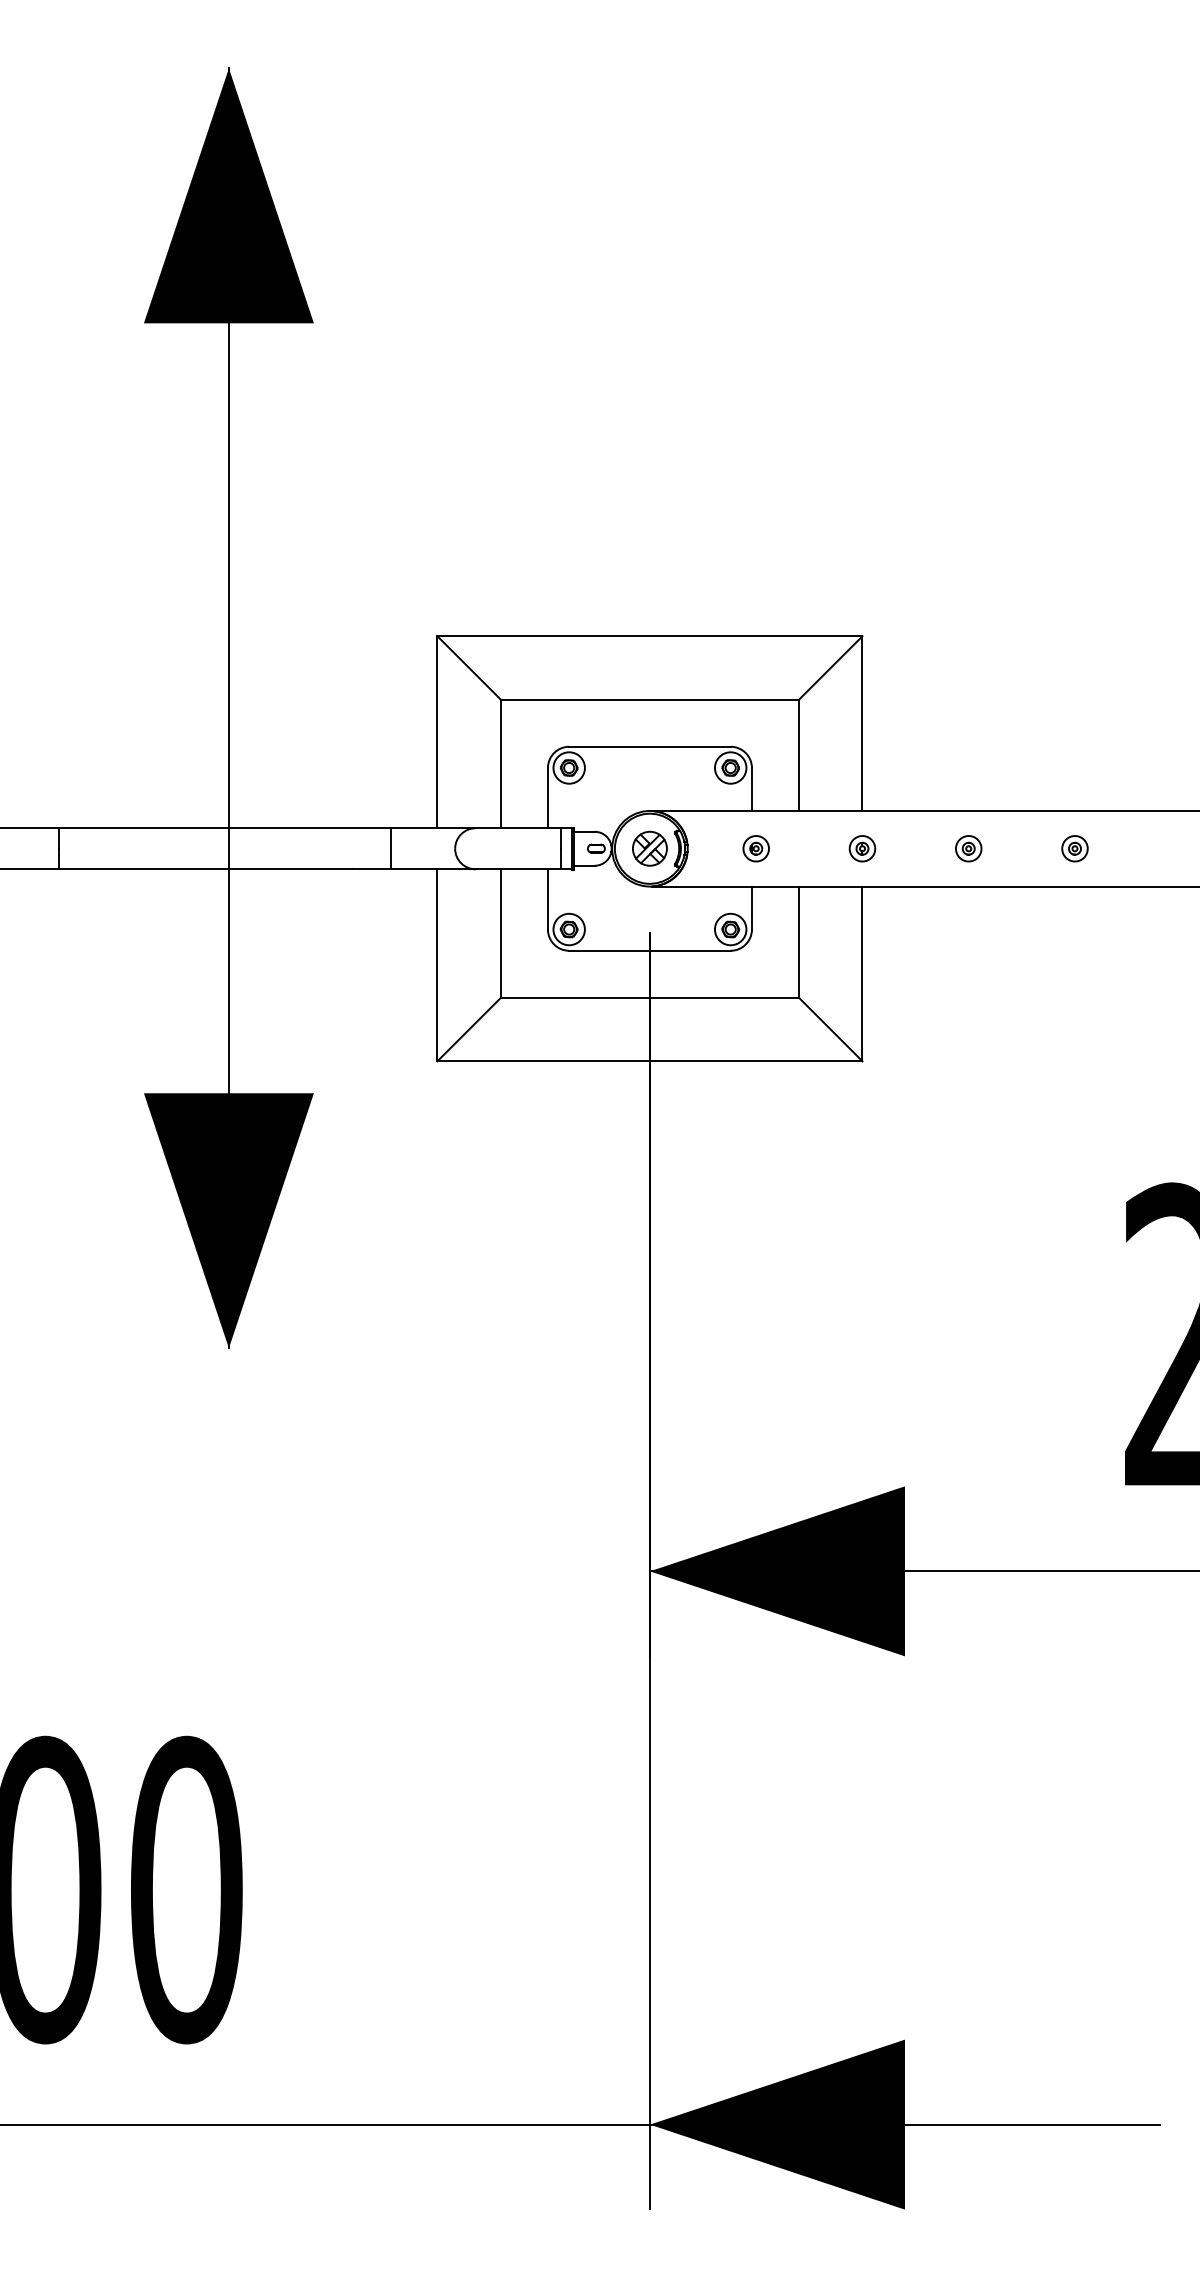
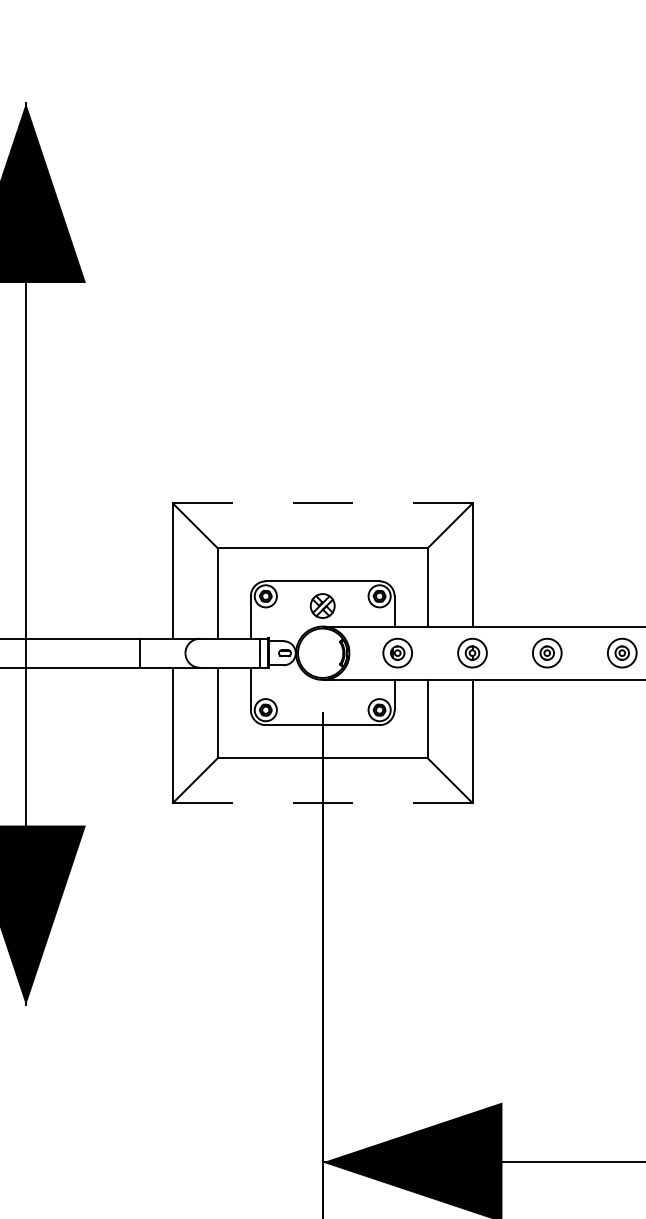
line: (649, 636) -> (322, 503), solid -> dashed
part: (649, 848) -> (322, 605), moved
part: (755, 848) -> (397, 653), size x1.6
part: (862, 848) -> (472, 653), size x1.6
part: (968, 848) -> (547, 653), size x1.6
part: (1074, 848) -> (621, 653), size x1.6
line: (649, 1061) -> (322, 803), solid -> dashed

